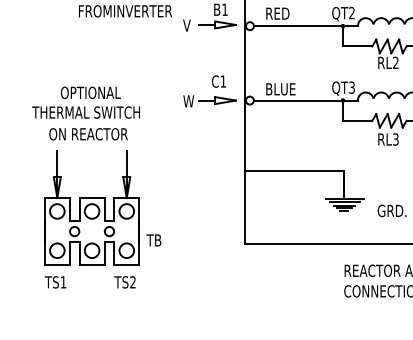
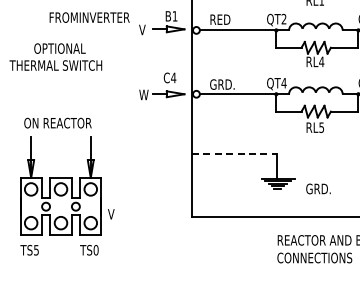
text: (395, 62) -> (321, 61), RL2 -> RL4
text: (223, 81) -> (173, 77), C1 -> C4
text: (351, 86) -> (283, 82), QT3 -> QT4
text: (280, 89) -> (222, 84), BLUE -> GRD.
text: (85, 102) -> (55, 56), moved
text: (395, 138) -> (321, 126), RL3 -> RL5
line: (294, 170) -> (234, 154), solid -> dashed
text: (153, 240) -> (113, 214), TB -> V
text: (63, 282) -> (36, 250), TS1 -> TS5
text: (132, 282) -> (95, 250), TS2 -> TS0

